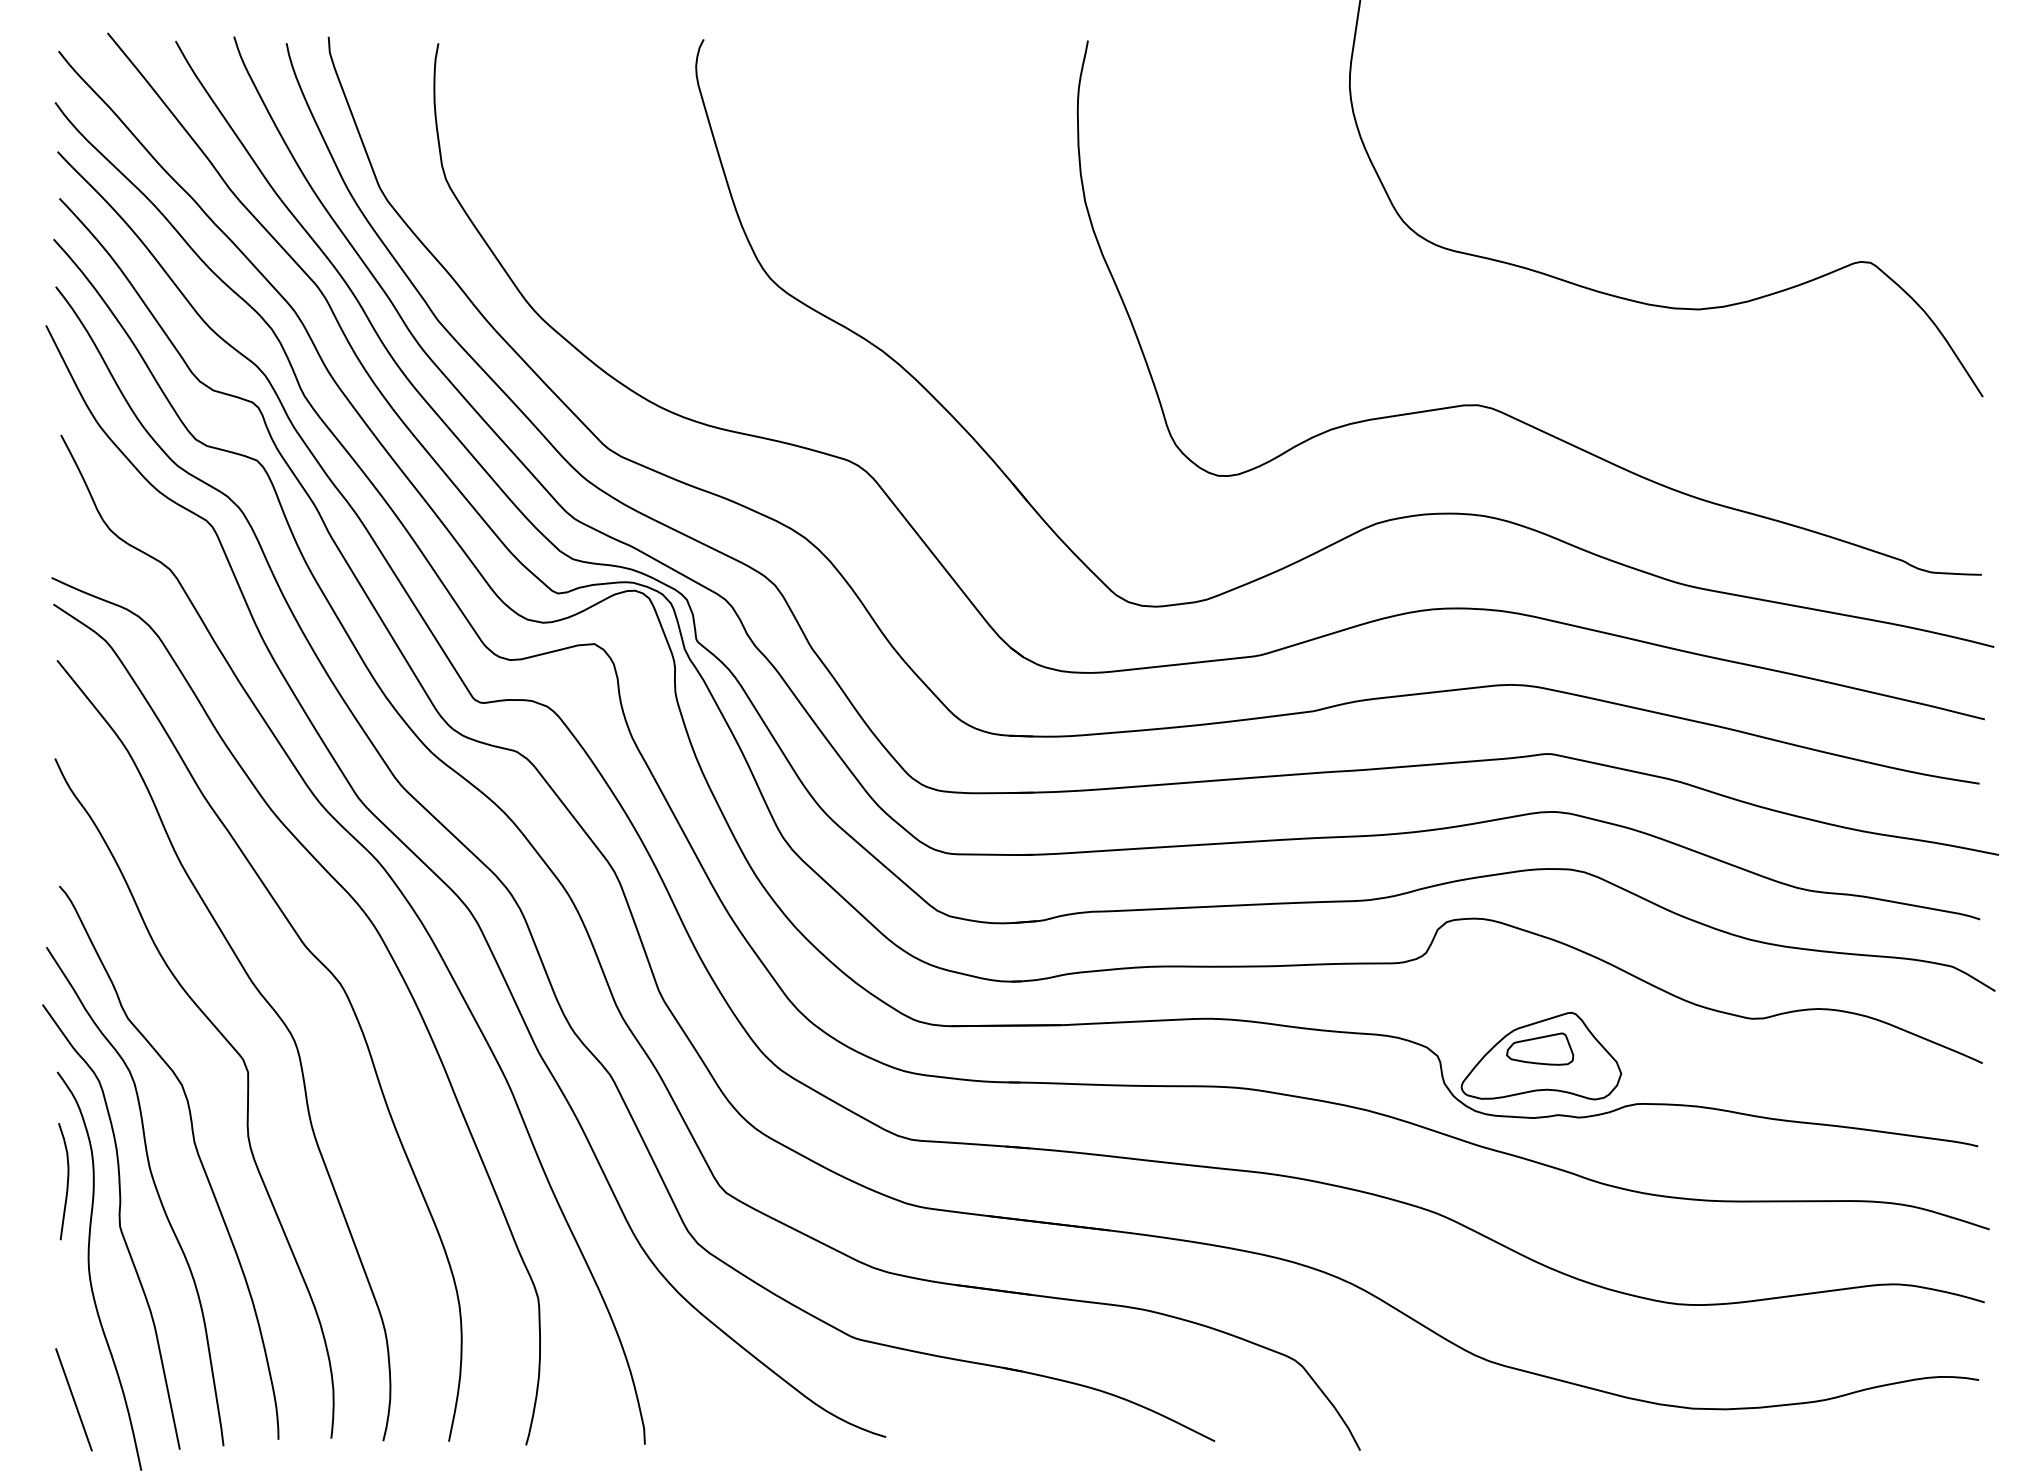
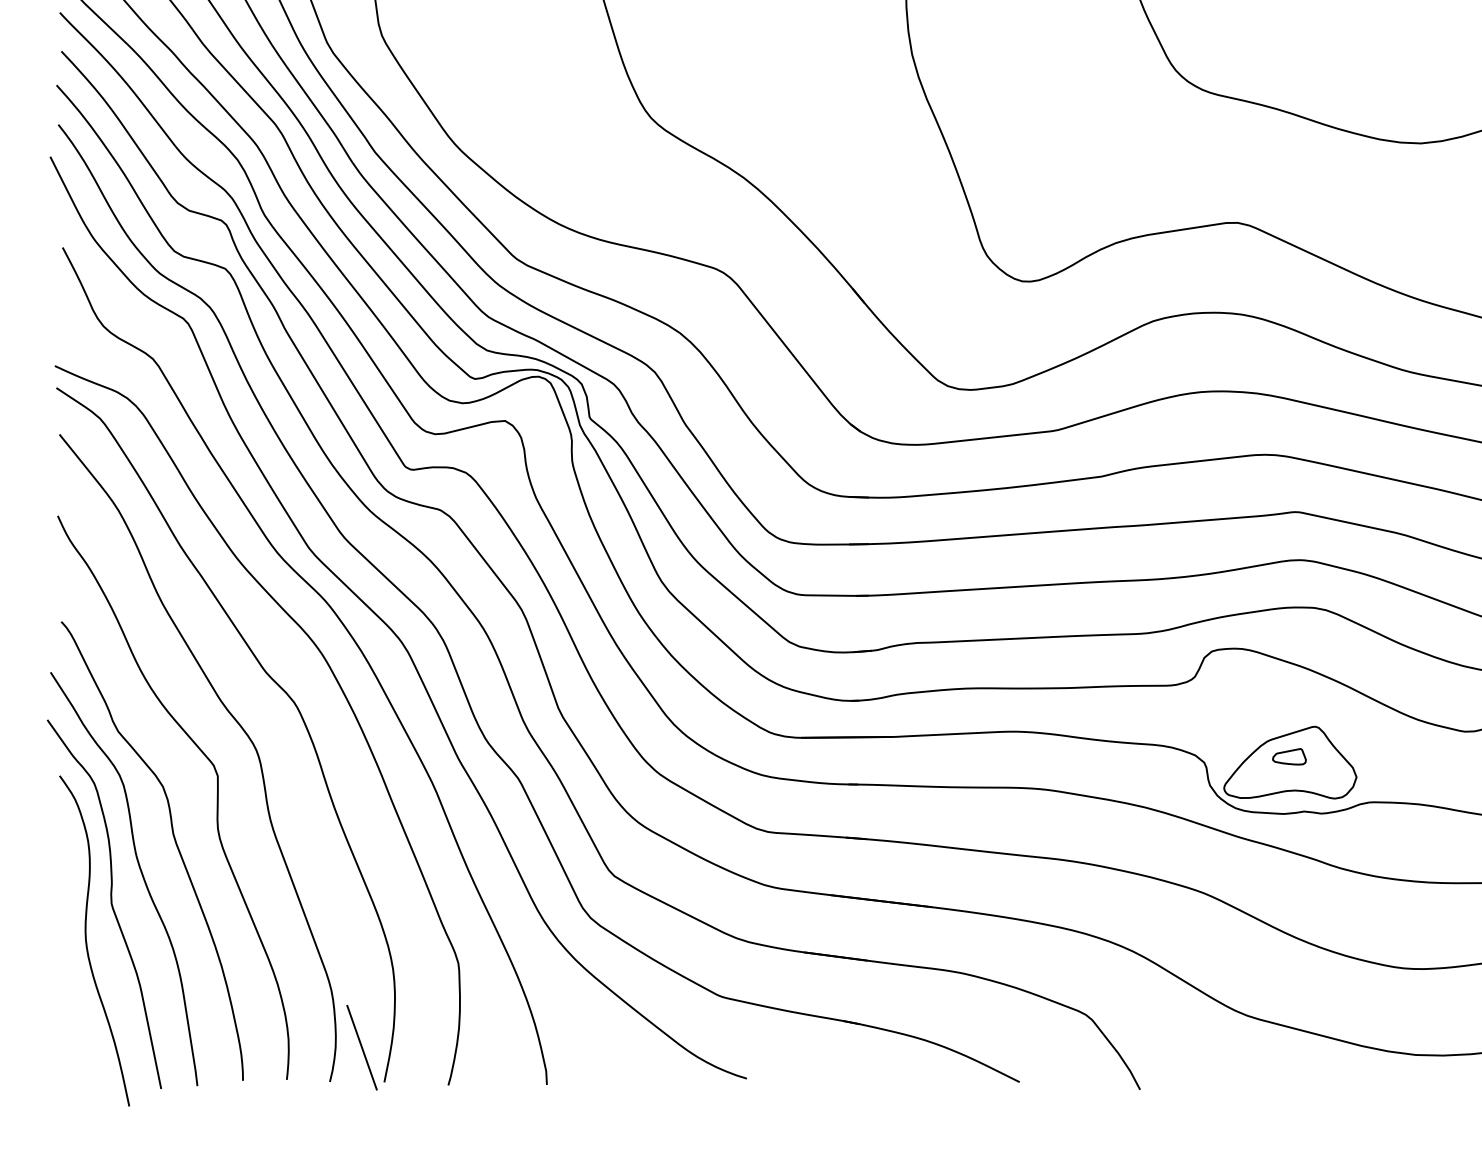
part: (1540, 1048) -> (1289, 756), size x0.6
curve: (67, 1181) -> (68, 866), removed
line: (73, 1399) -> (361, 1047), moved

